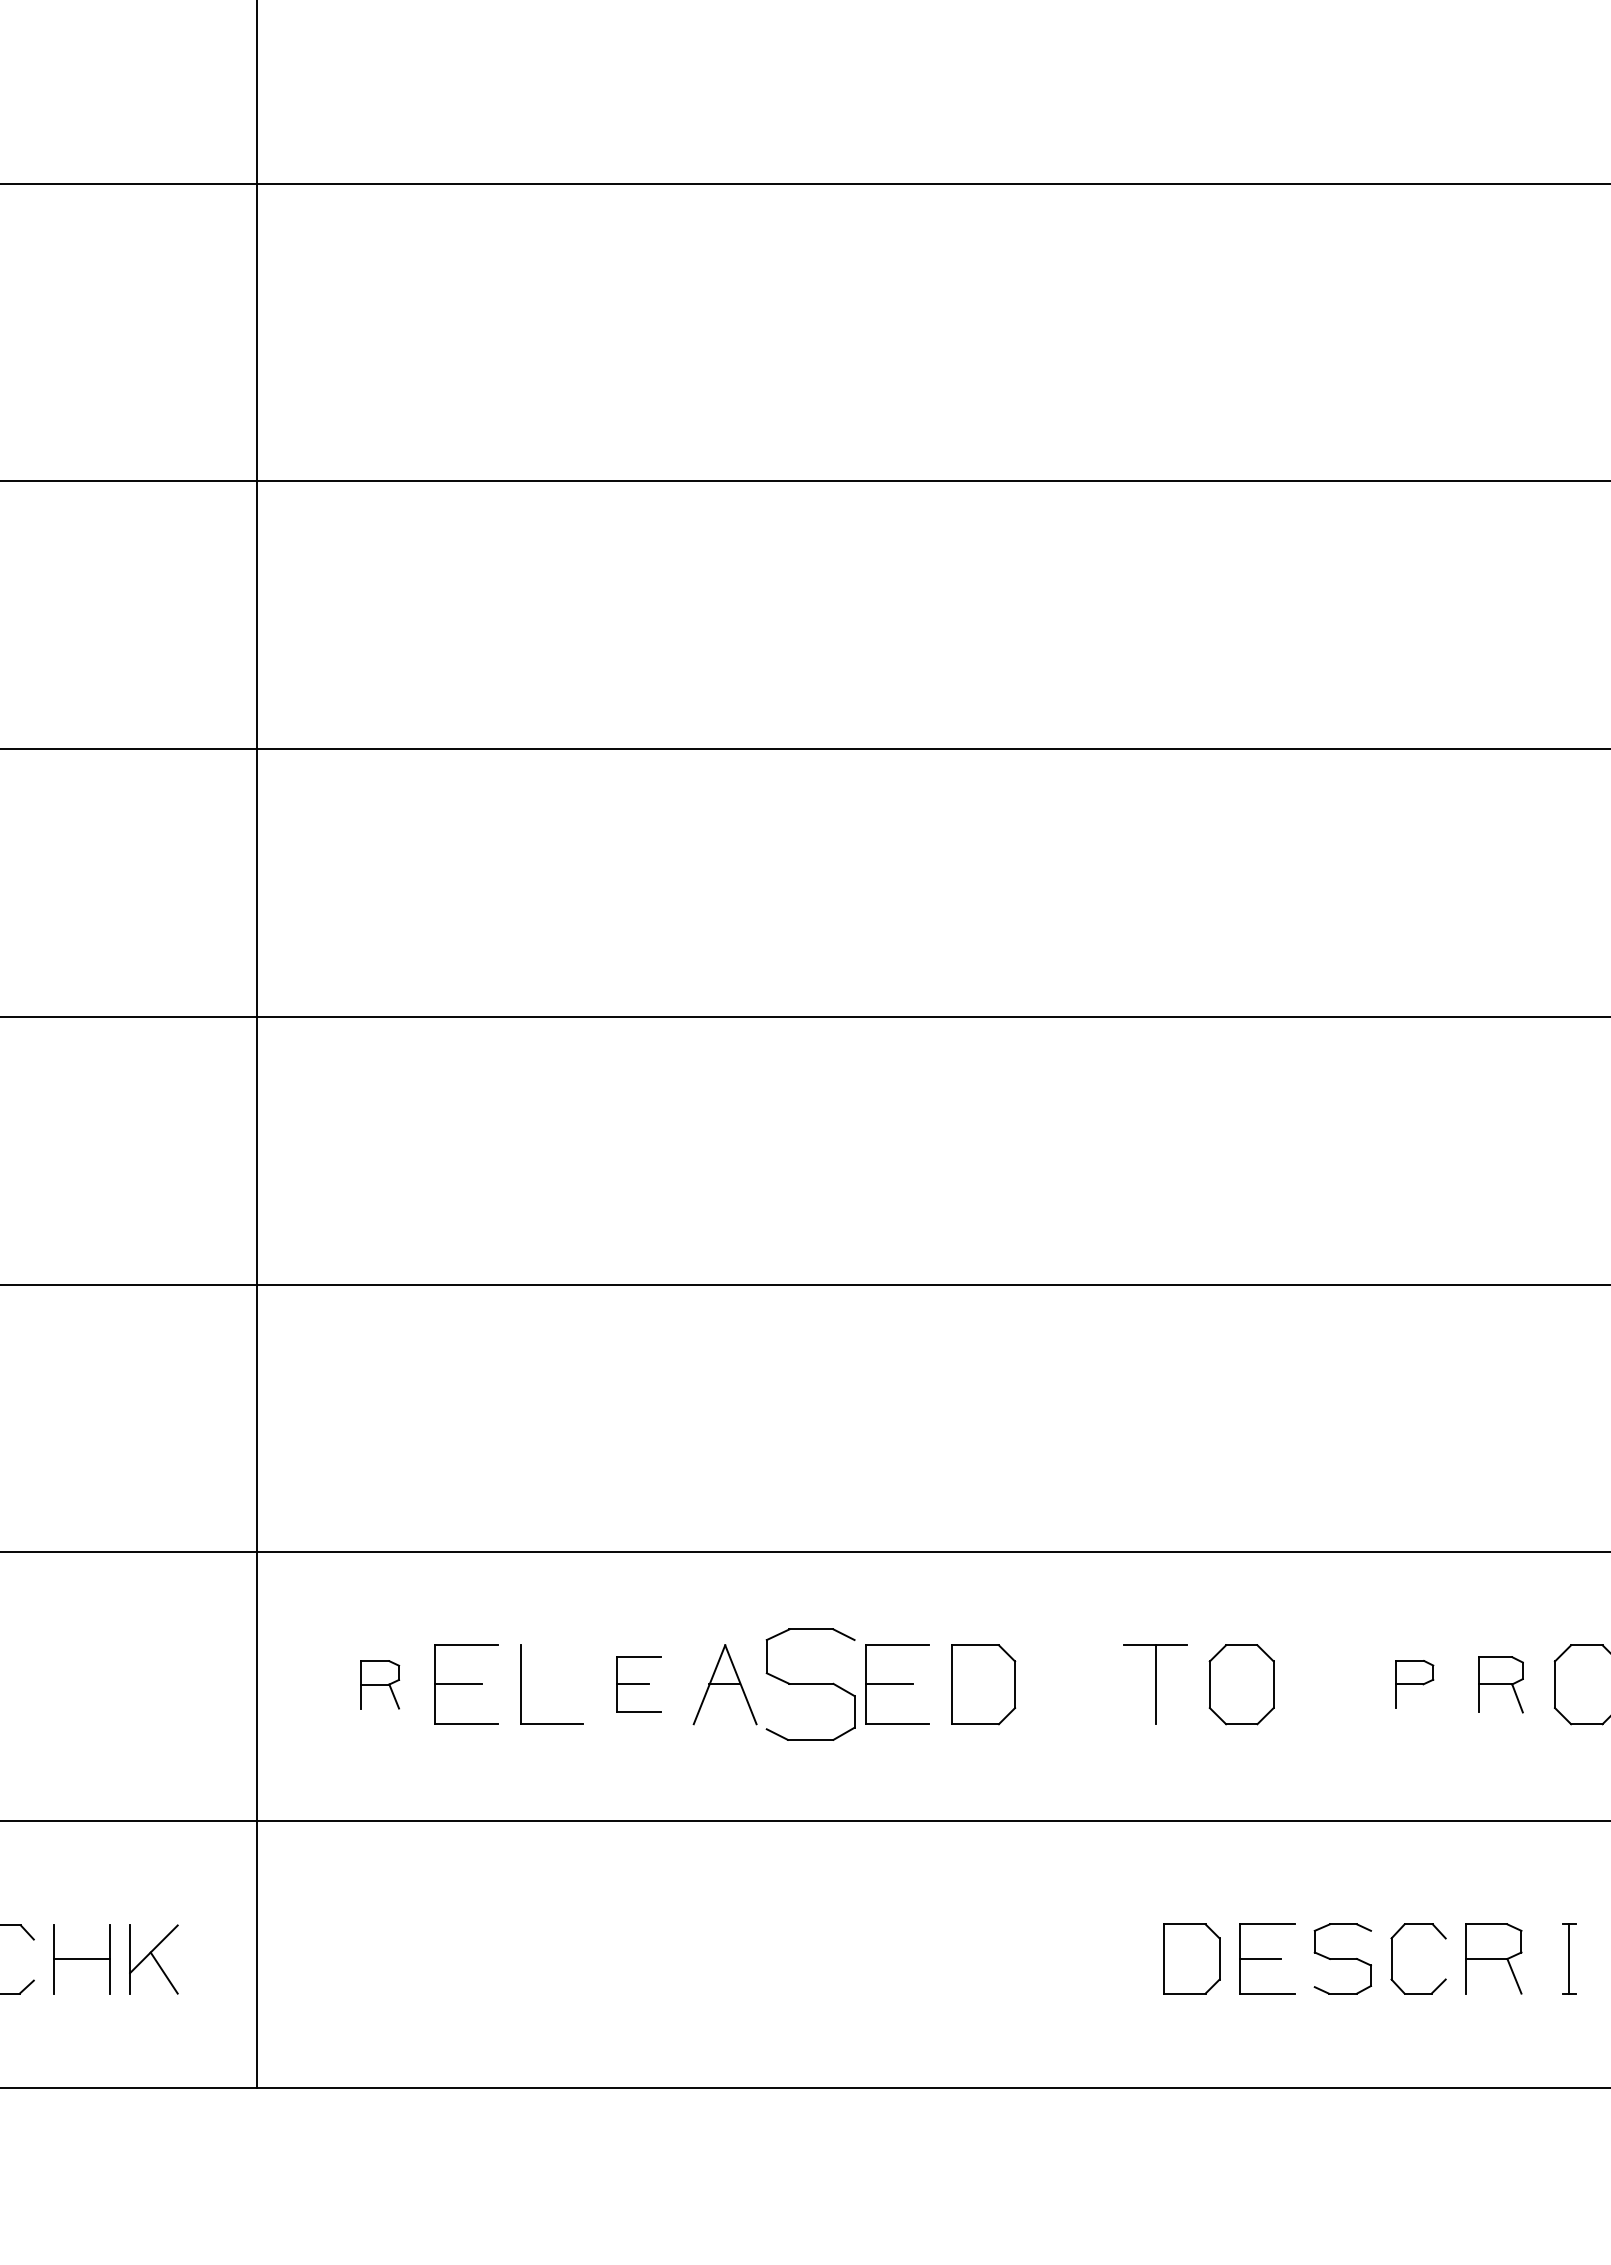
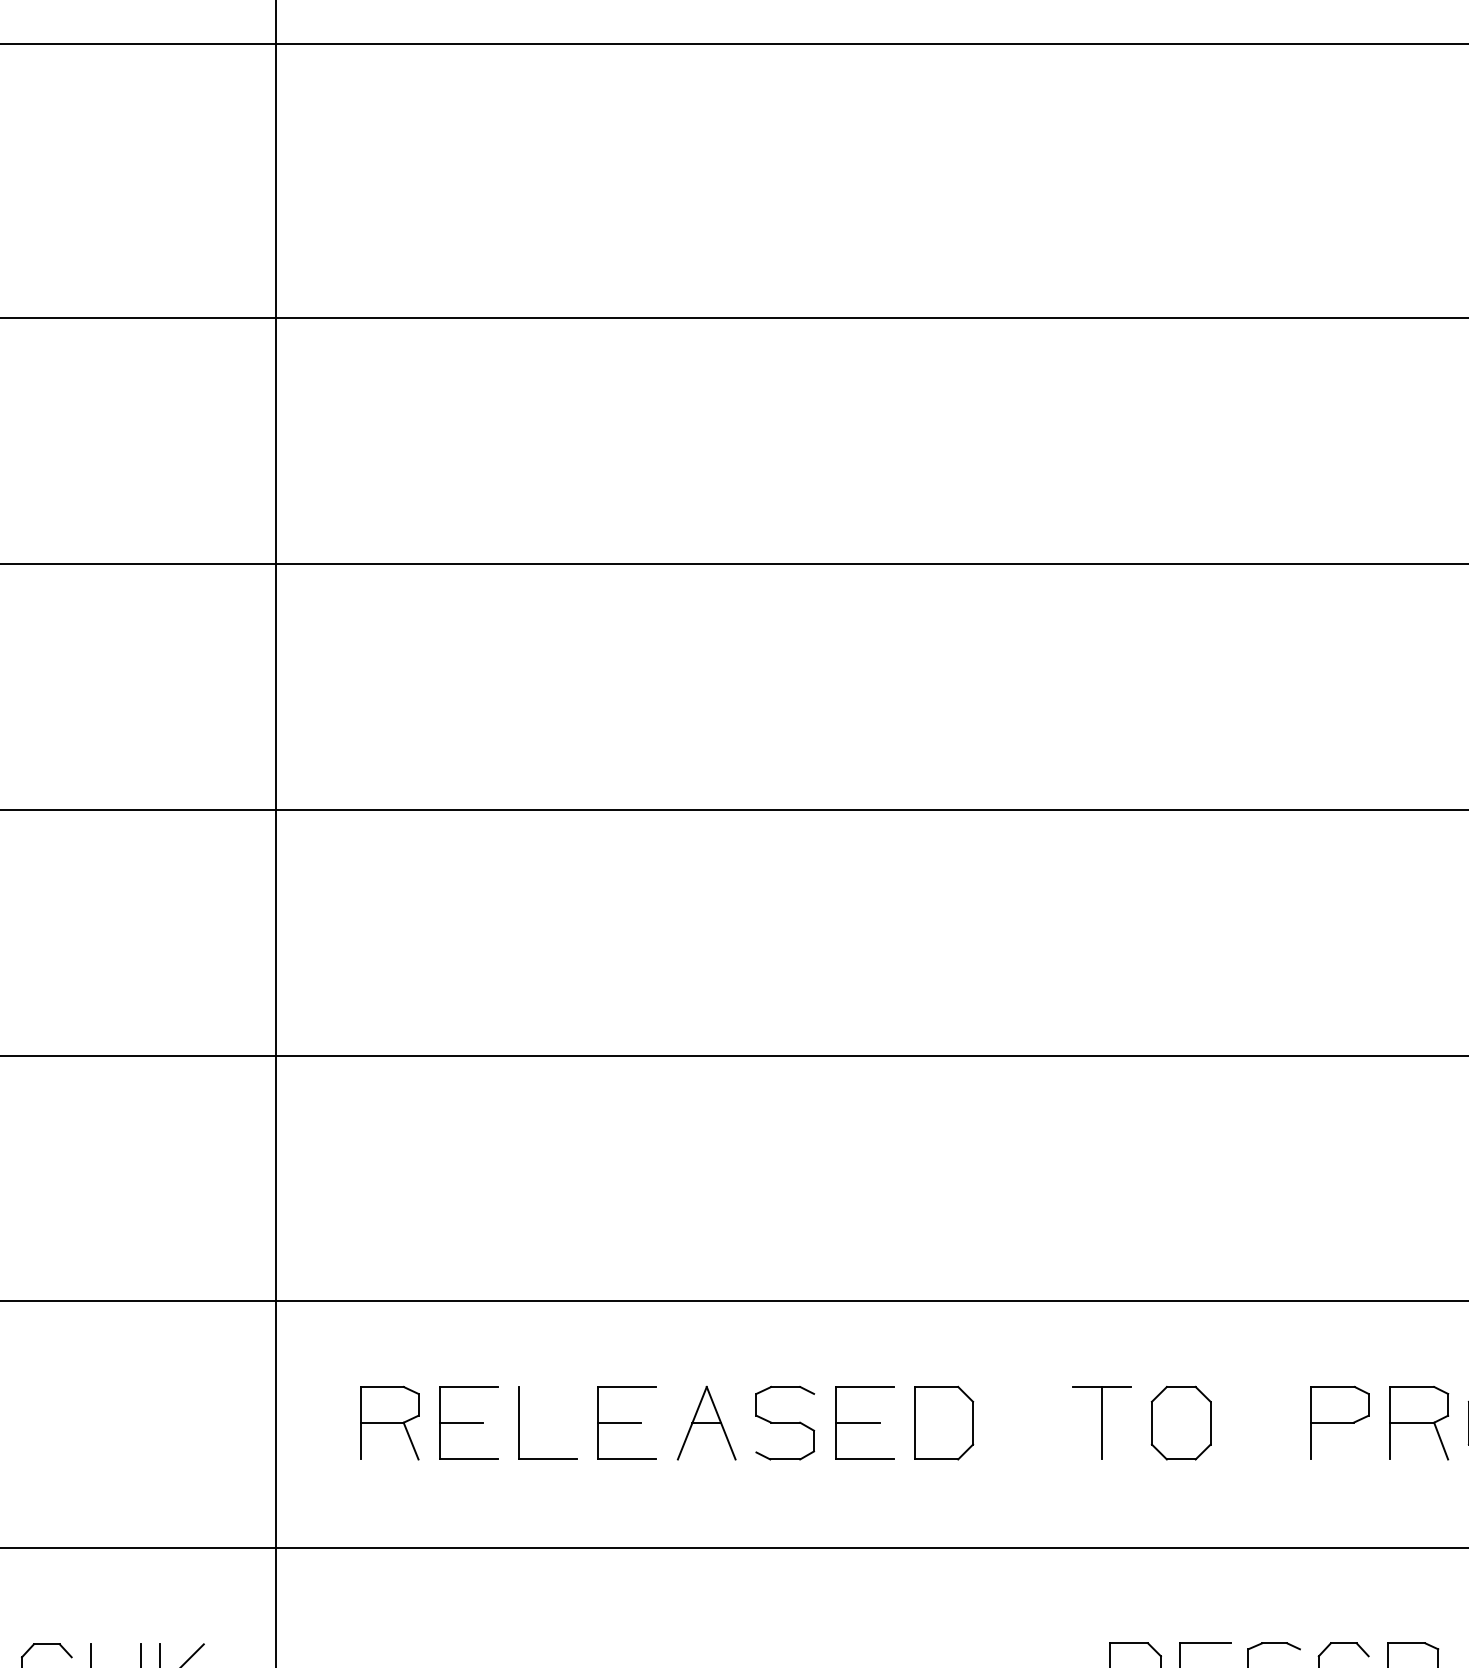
part: (380, 1684) -> (390, 1422), size x1.67
part: (638, 1684) -> (627, 1422), size x1.43
part: (810, 1684) -> (785, 1422), size x0.71
part: (1414, 1684) -> (1339, 1422), size x1.67
part: (1500, 1684) -> (1418, 1422), size x1.43

